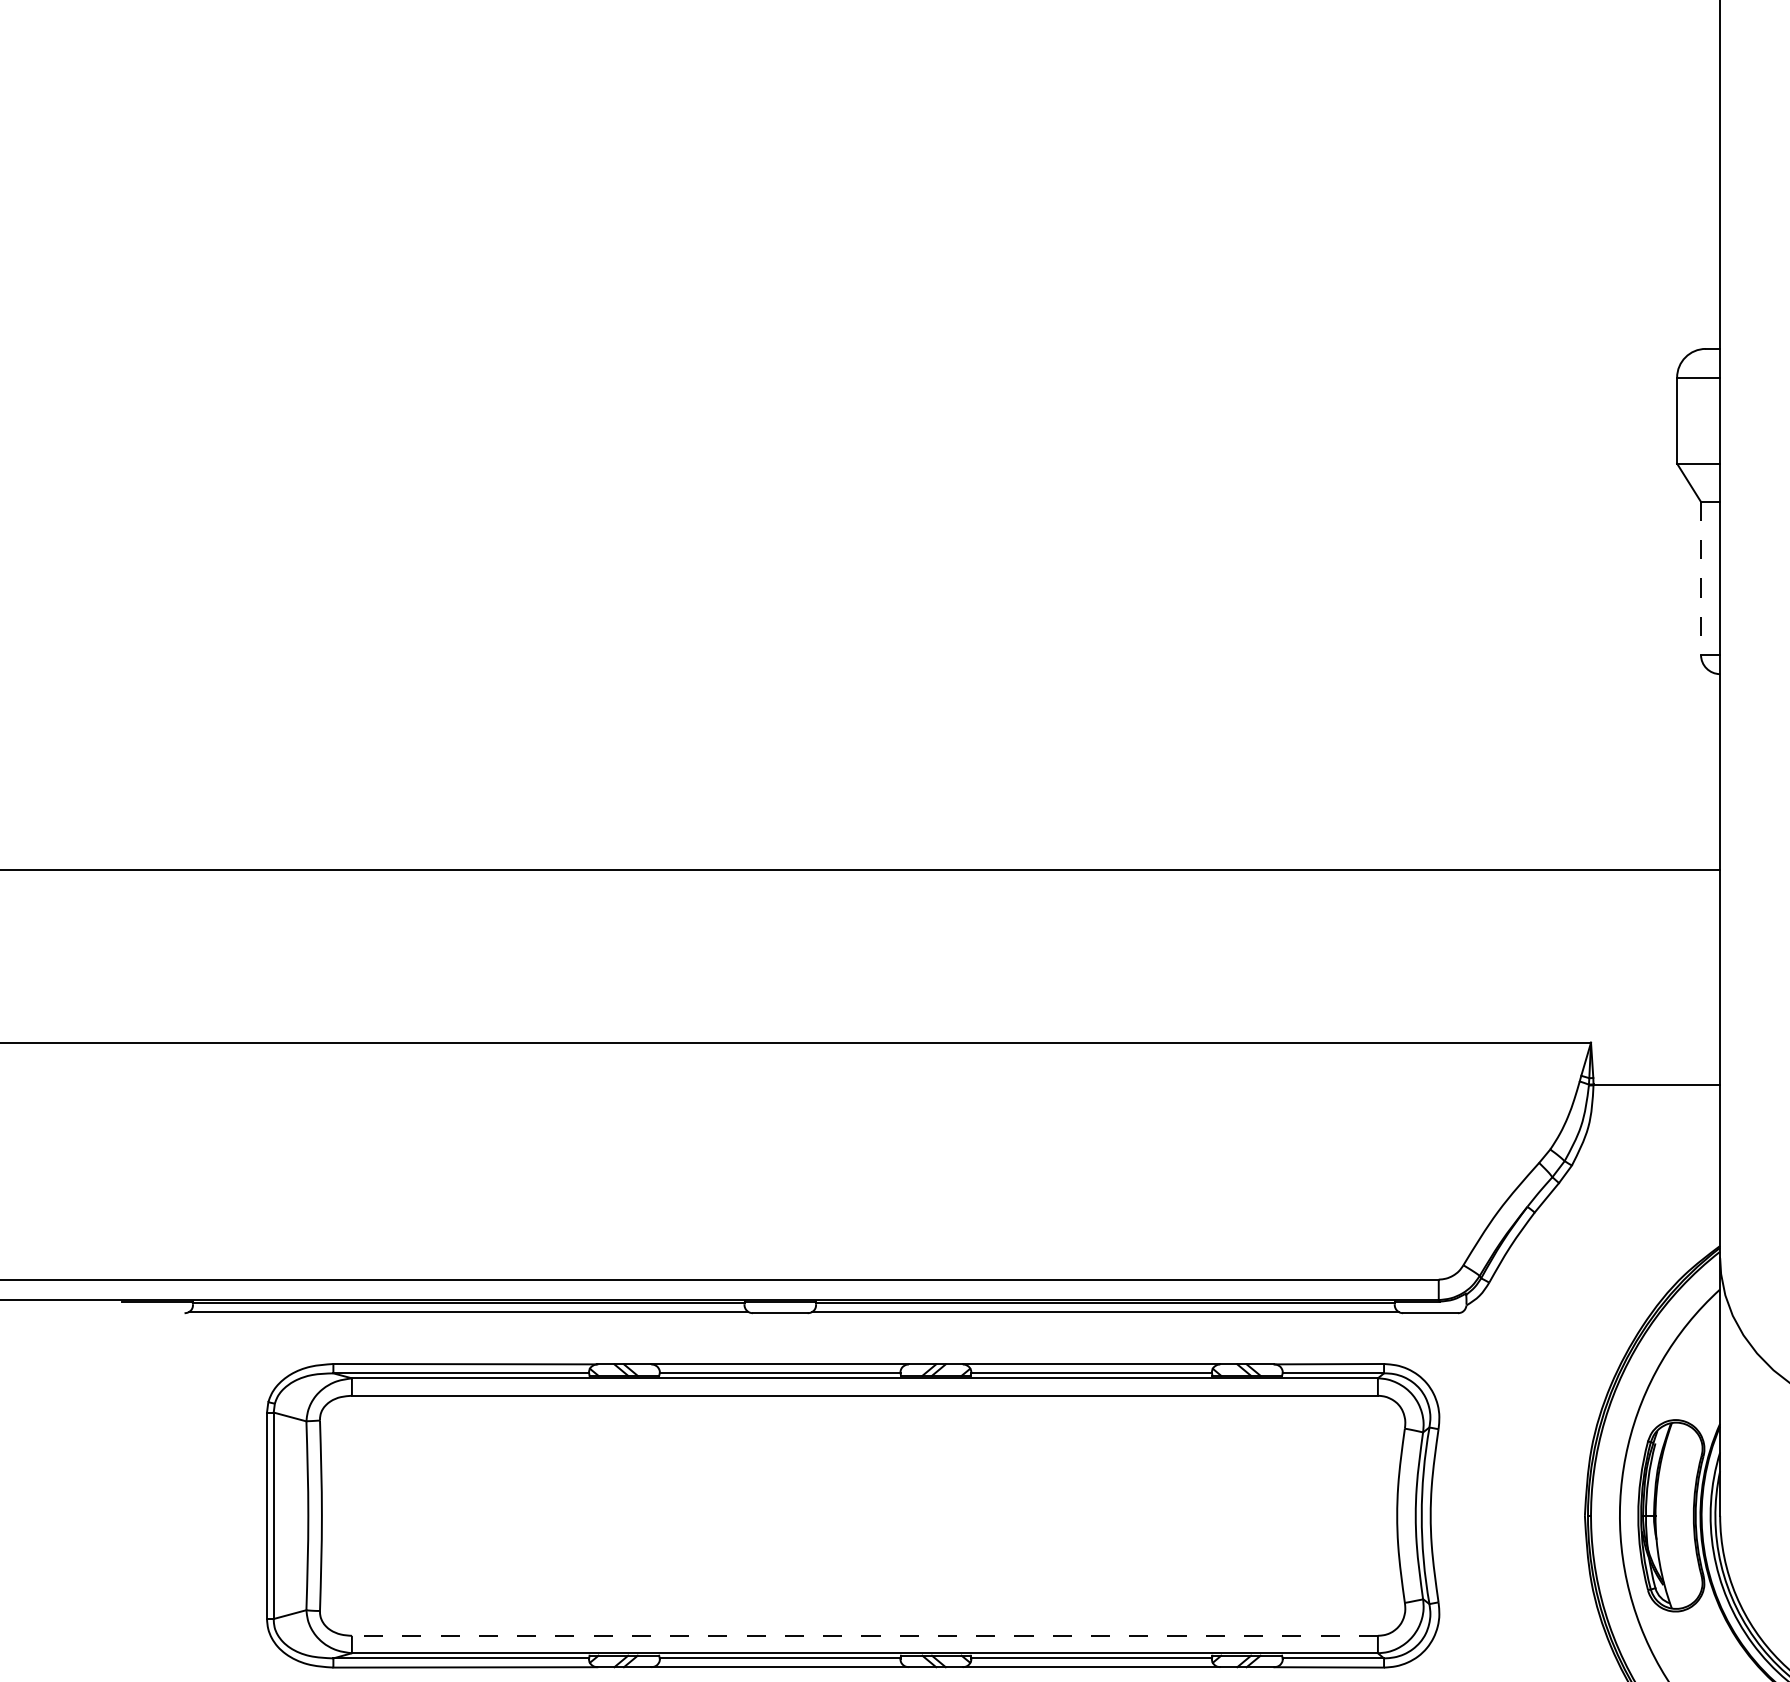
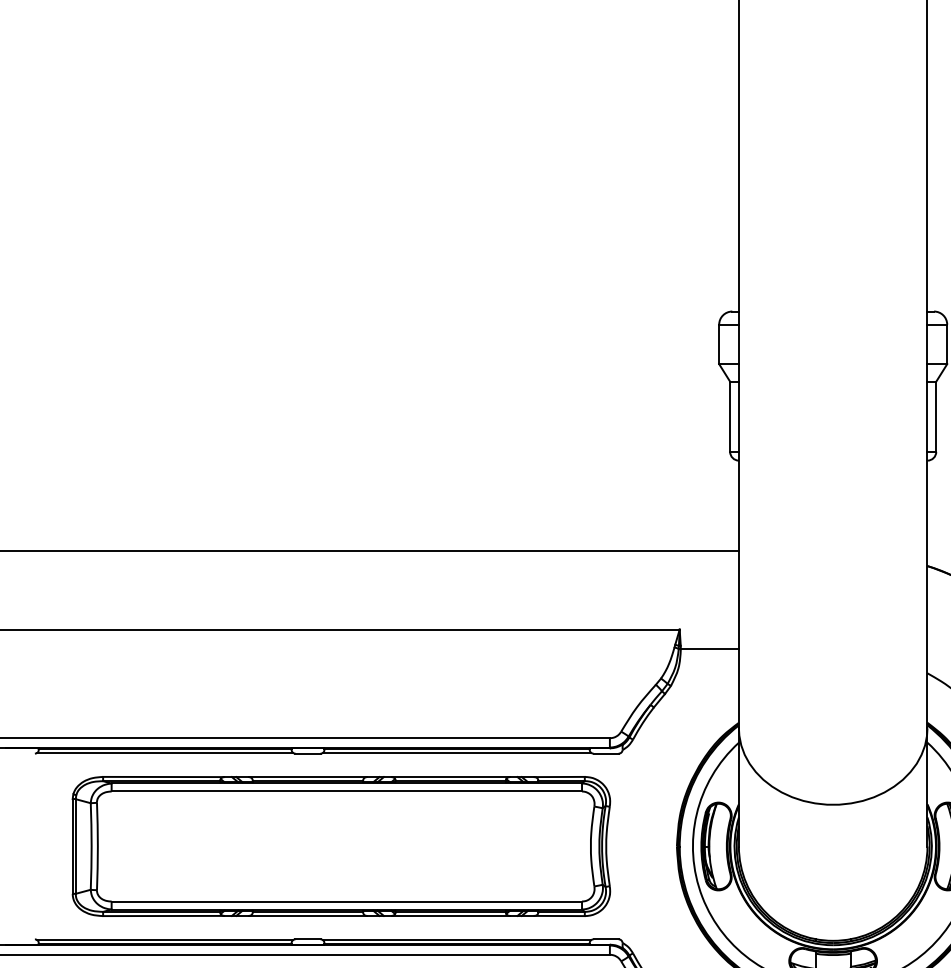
line: (1701, 580) -> (730, 417), dashed -> solid
line: (864, 1635) -> (346, 901), dashed -> solid

